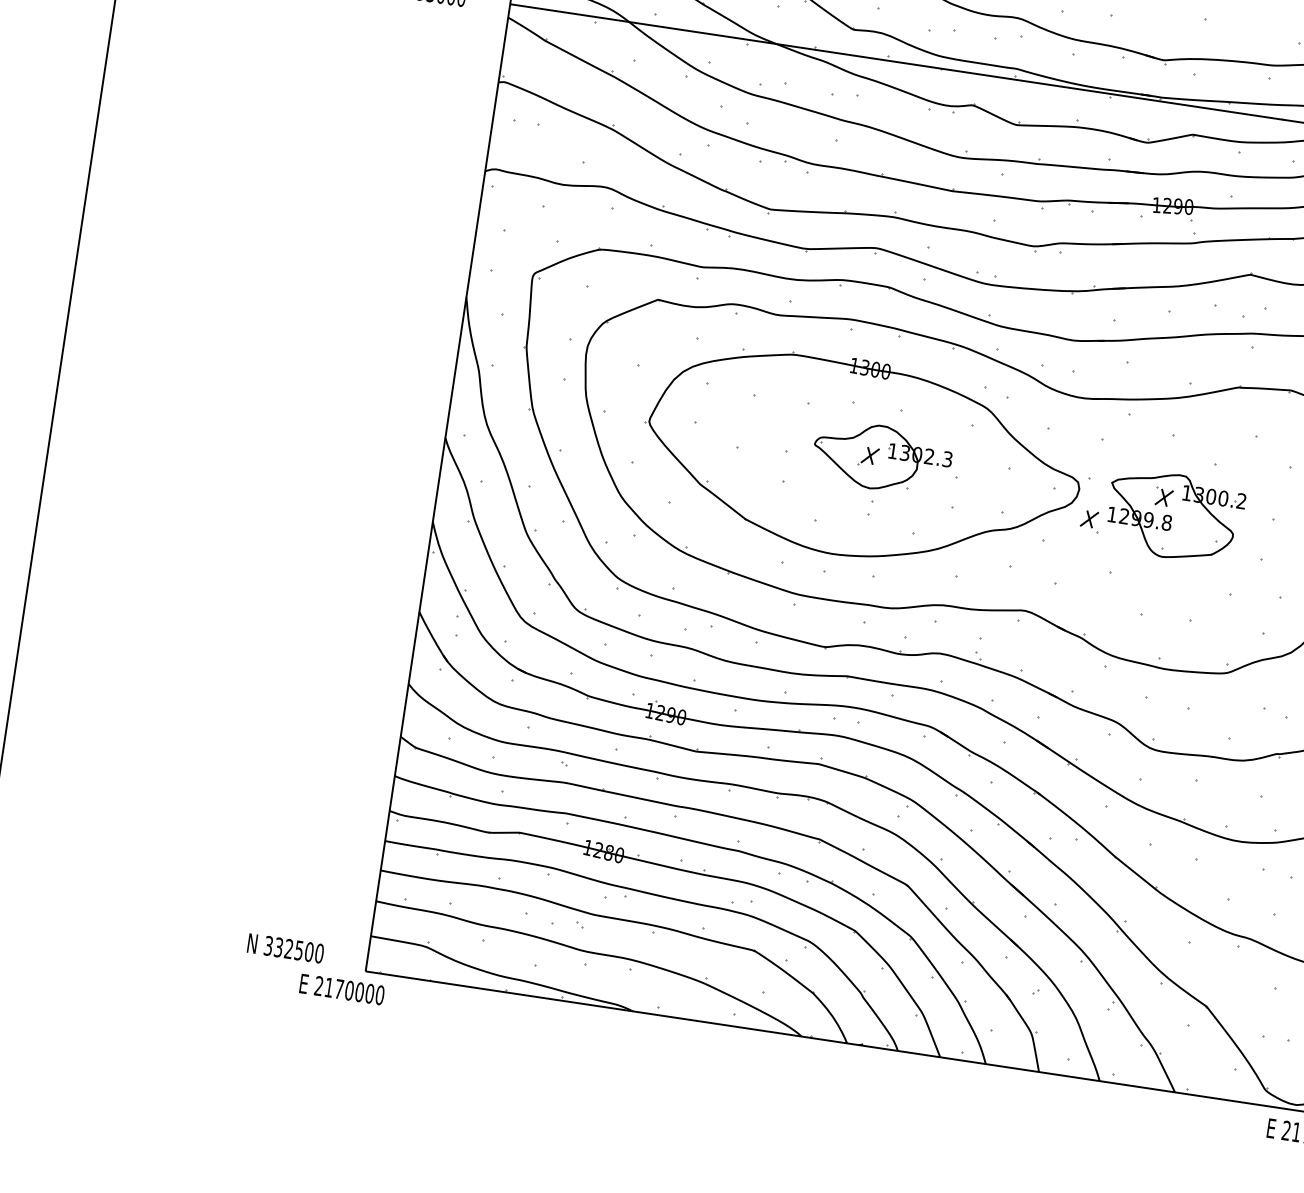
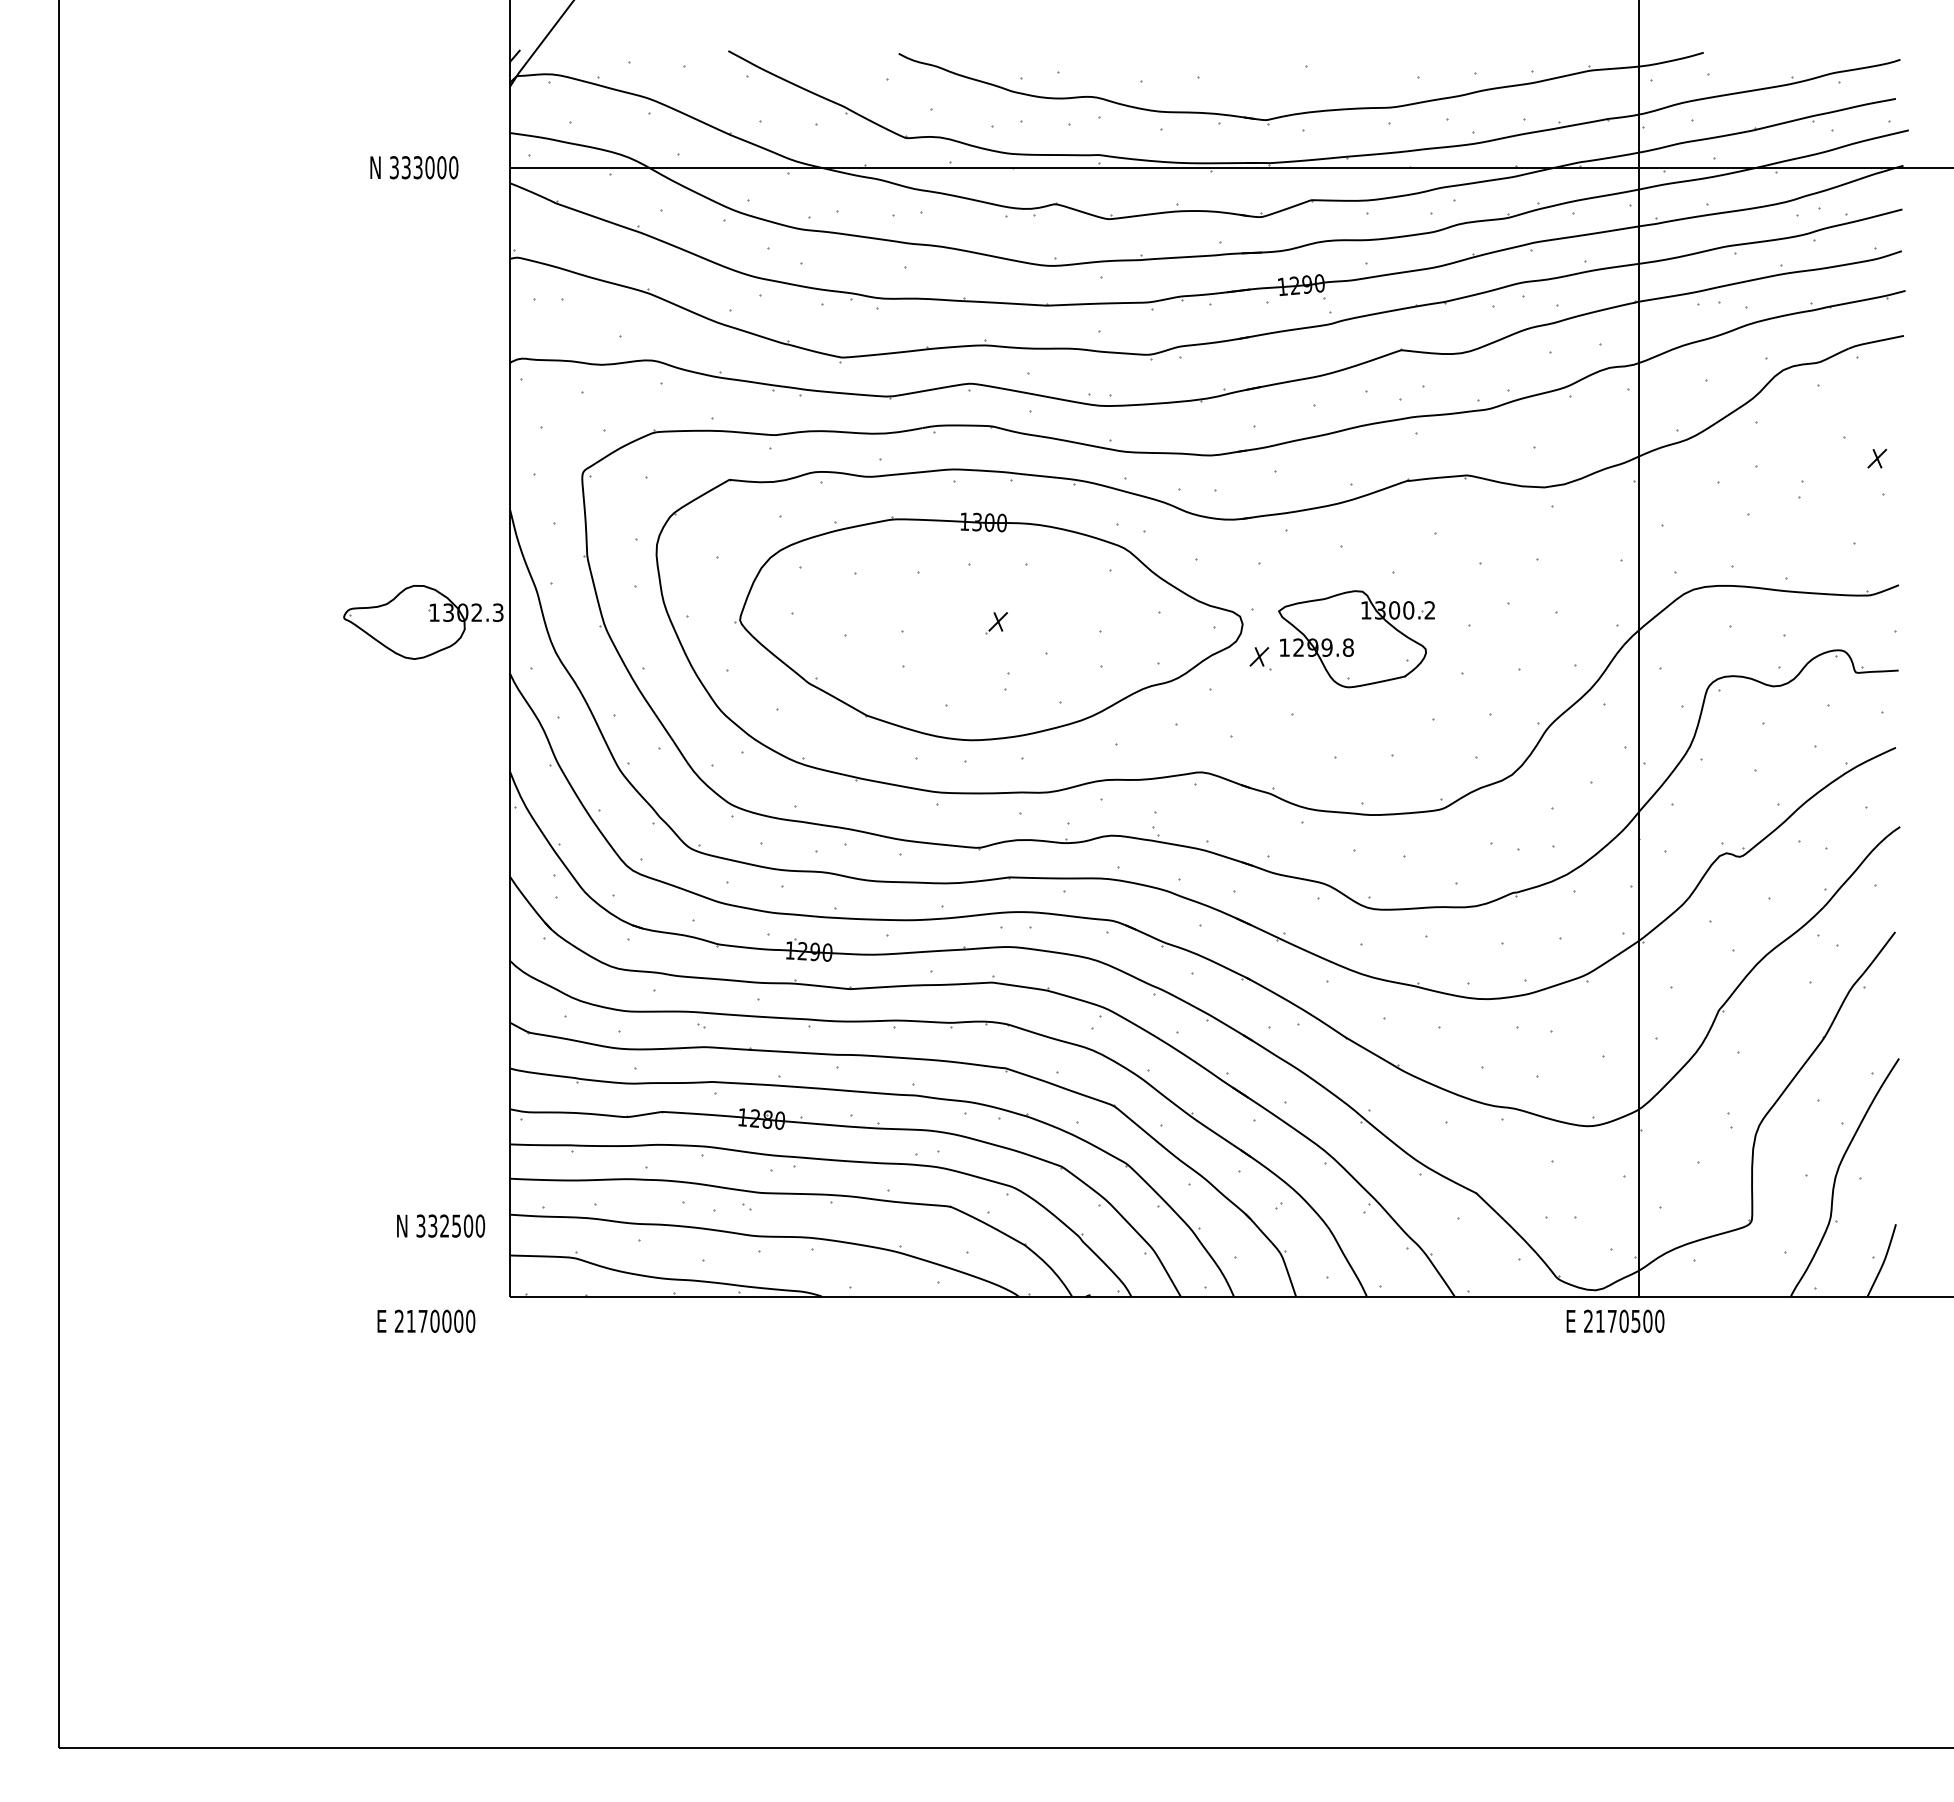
part: (882, 458) -> (423, 622), moved
part: (1163, 496) -> (1340, 618), removed
text: (285, 947) -> (440, 1225), moved
text: (342, 988) -> (426, 1320), moved

